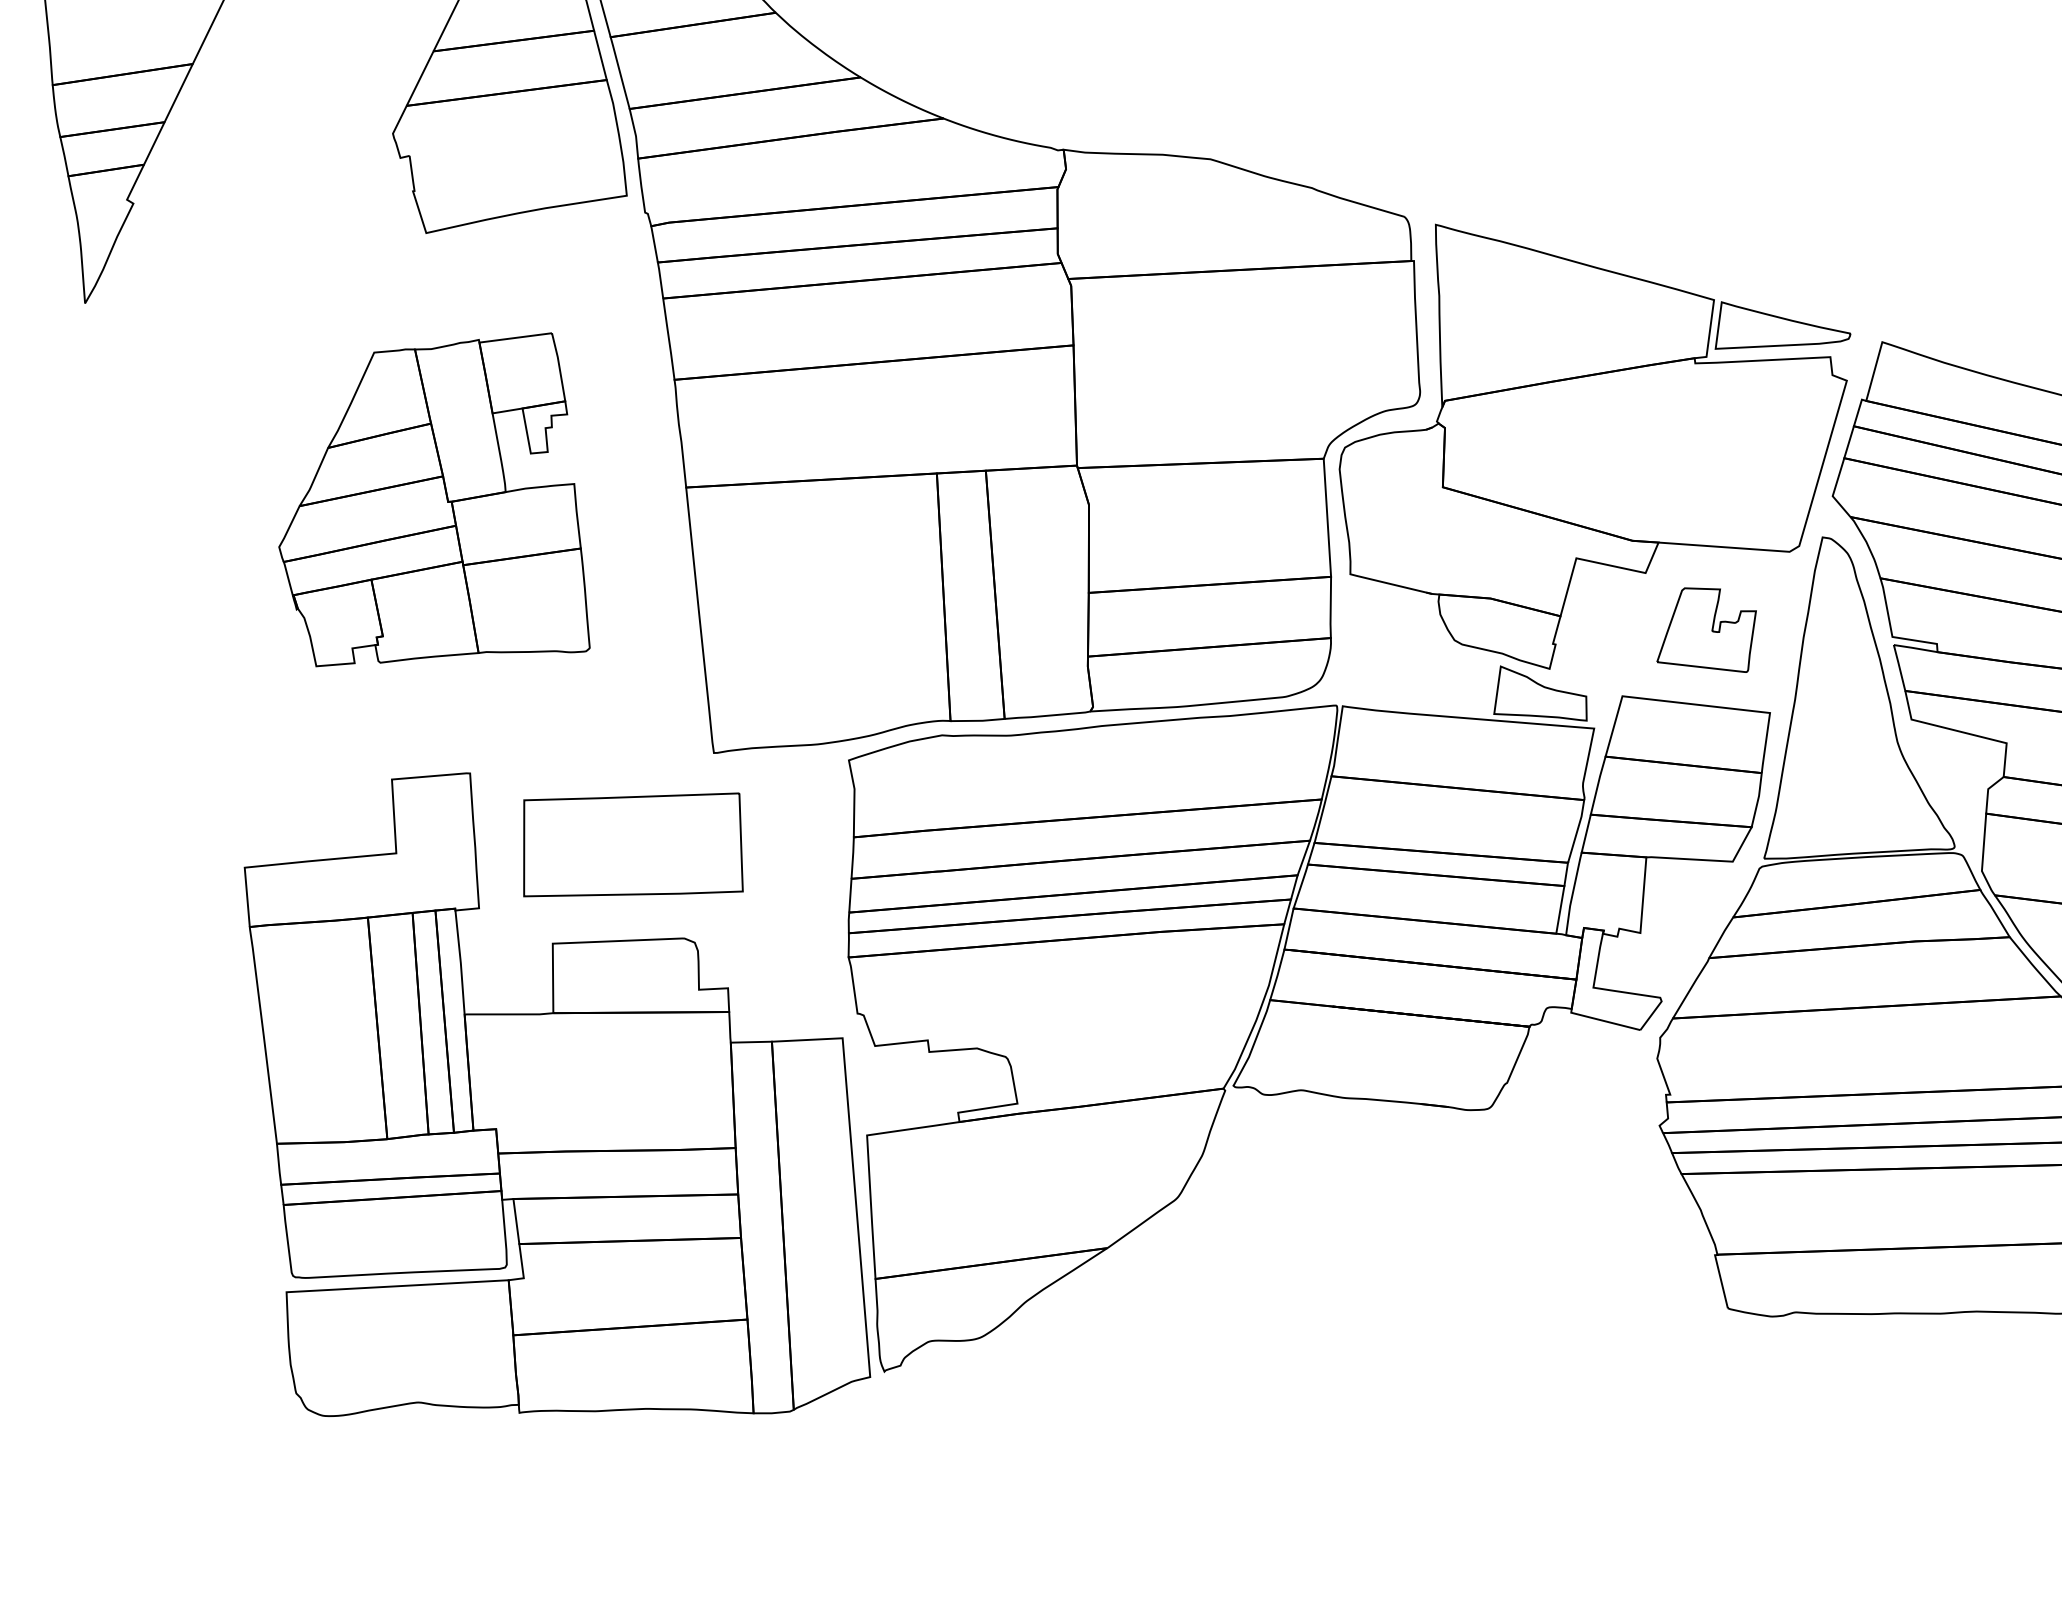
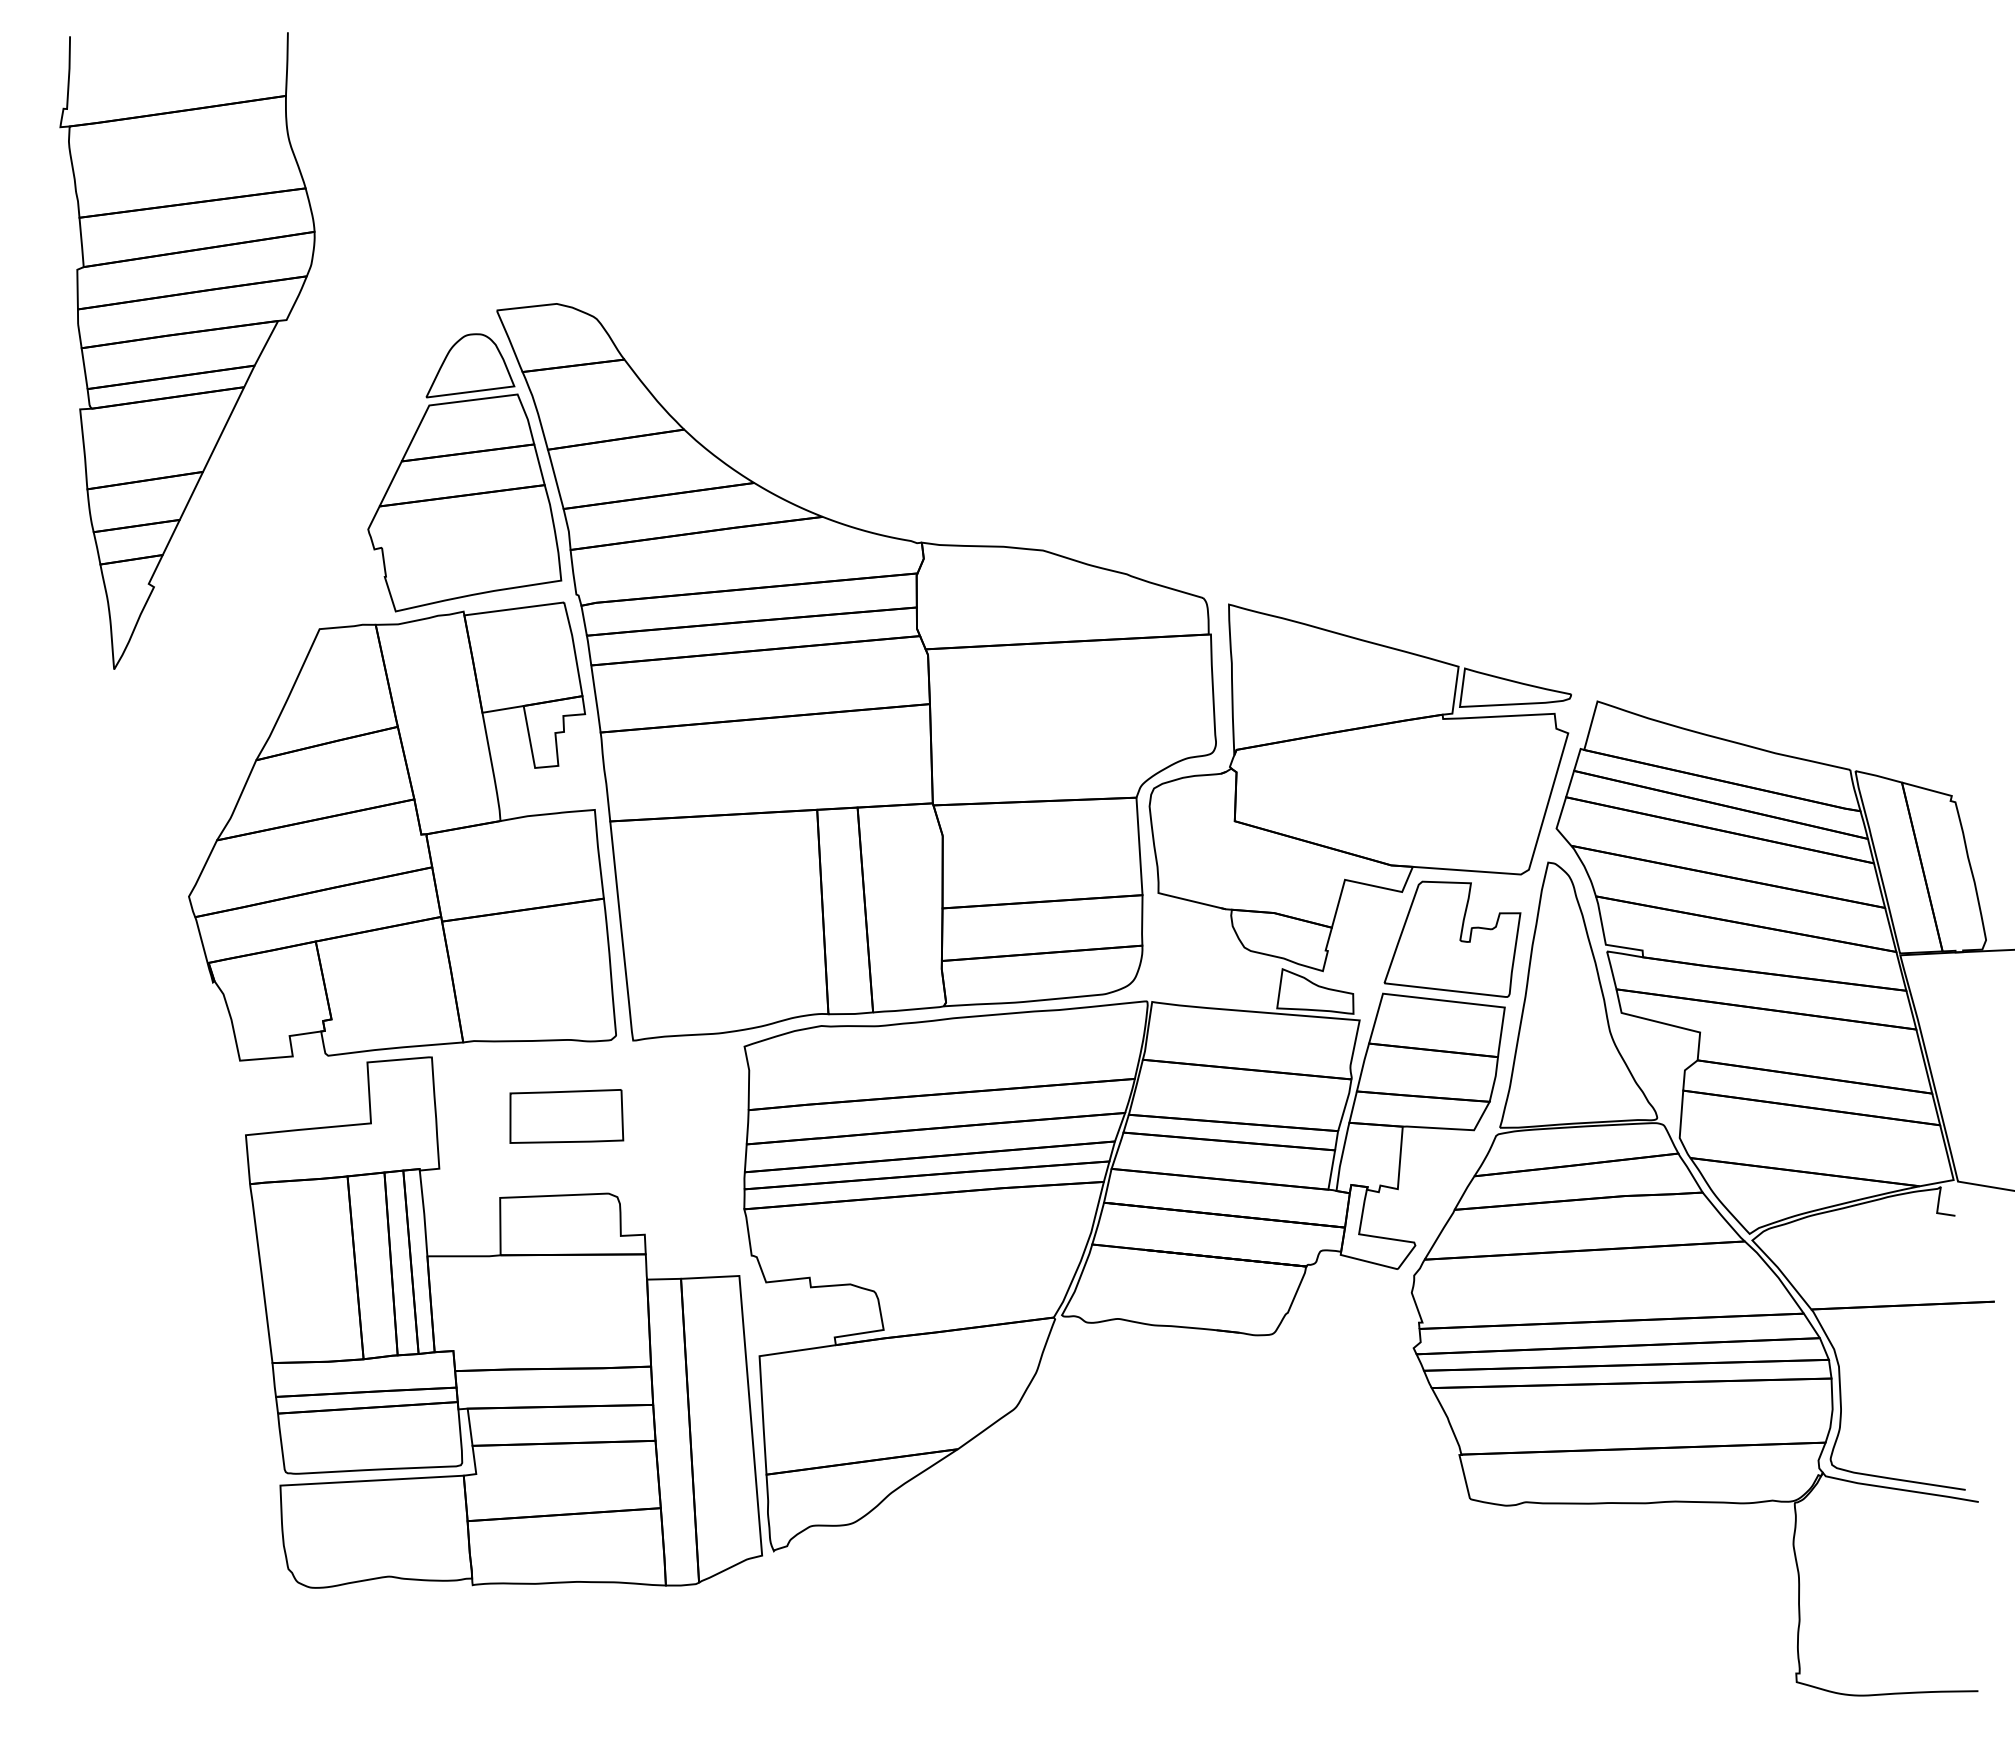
part: (434, 499) -> (402, 831), size x1.67
part: (1706, 629) -> (1452, 938), size x1.67
part: (633, 845) -> (566, 1116), size x0.62

